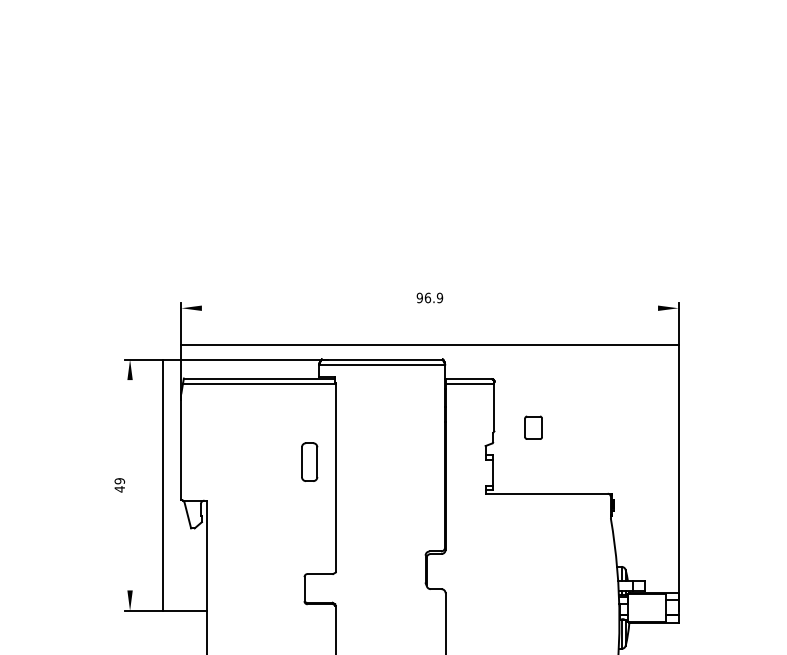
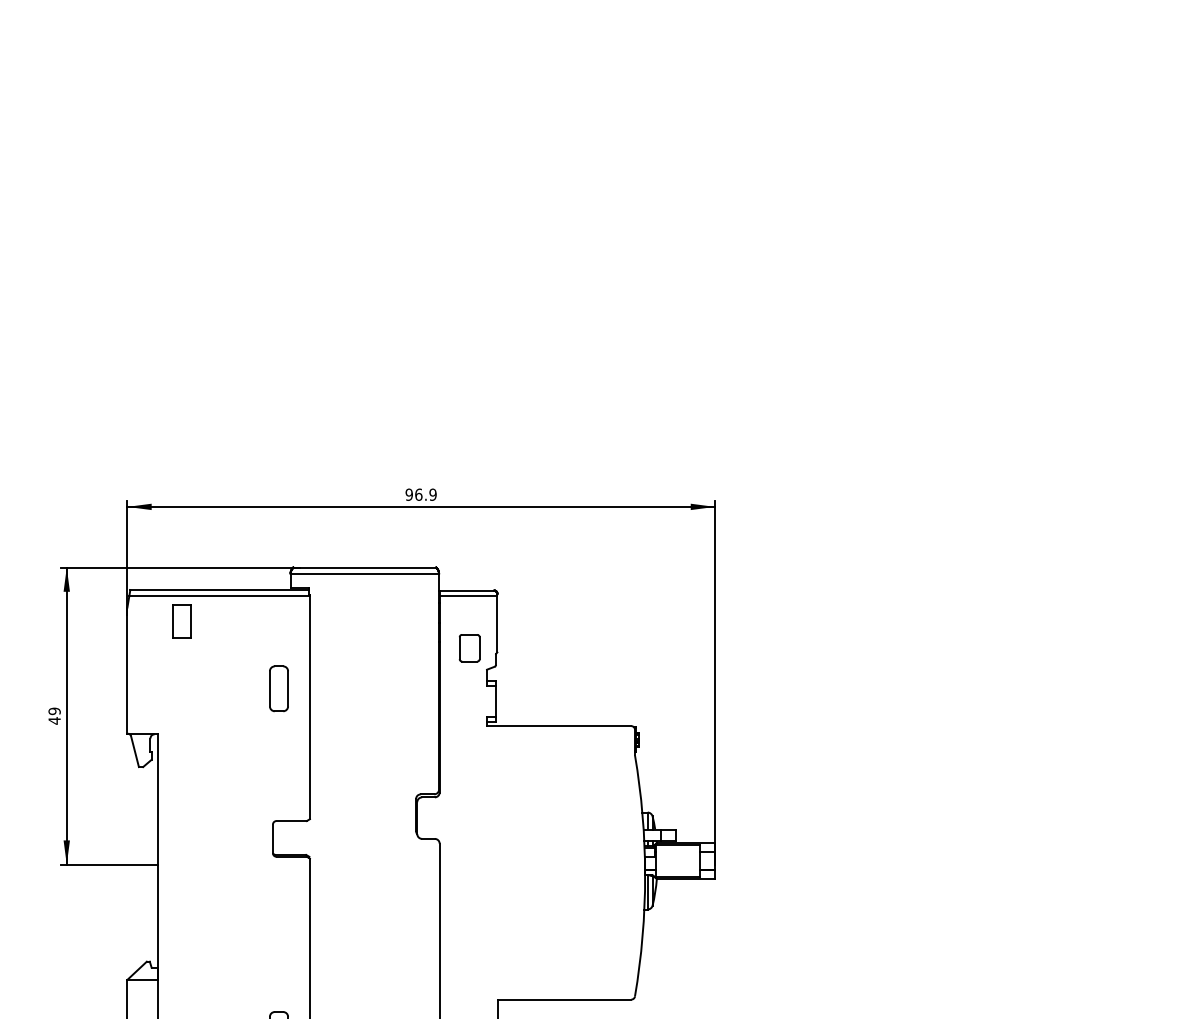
line: (430, 345) -> (421, 506), moved
part: (227, 405) -> (181, 621), added
part: (533, 428) -> (469, 648), moved
line: (162, 484) -> (66, 715), moved

